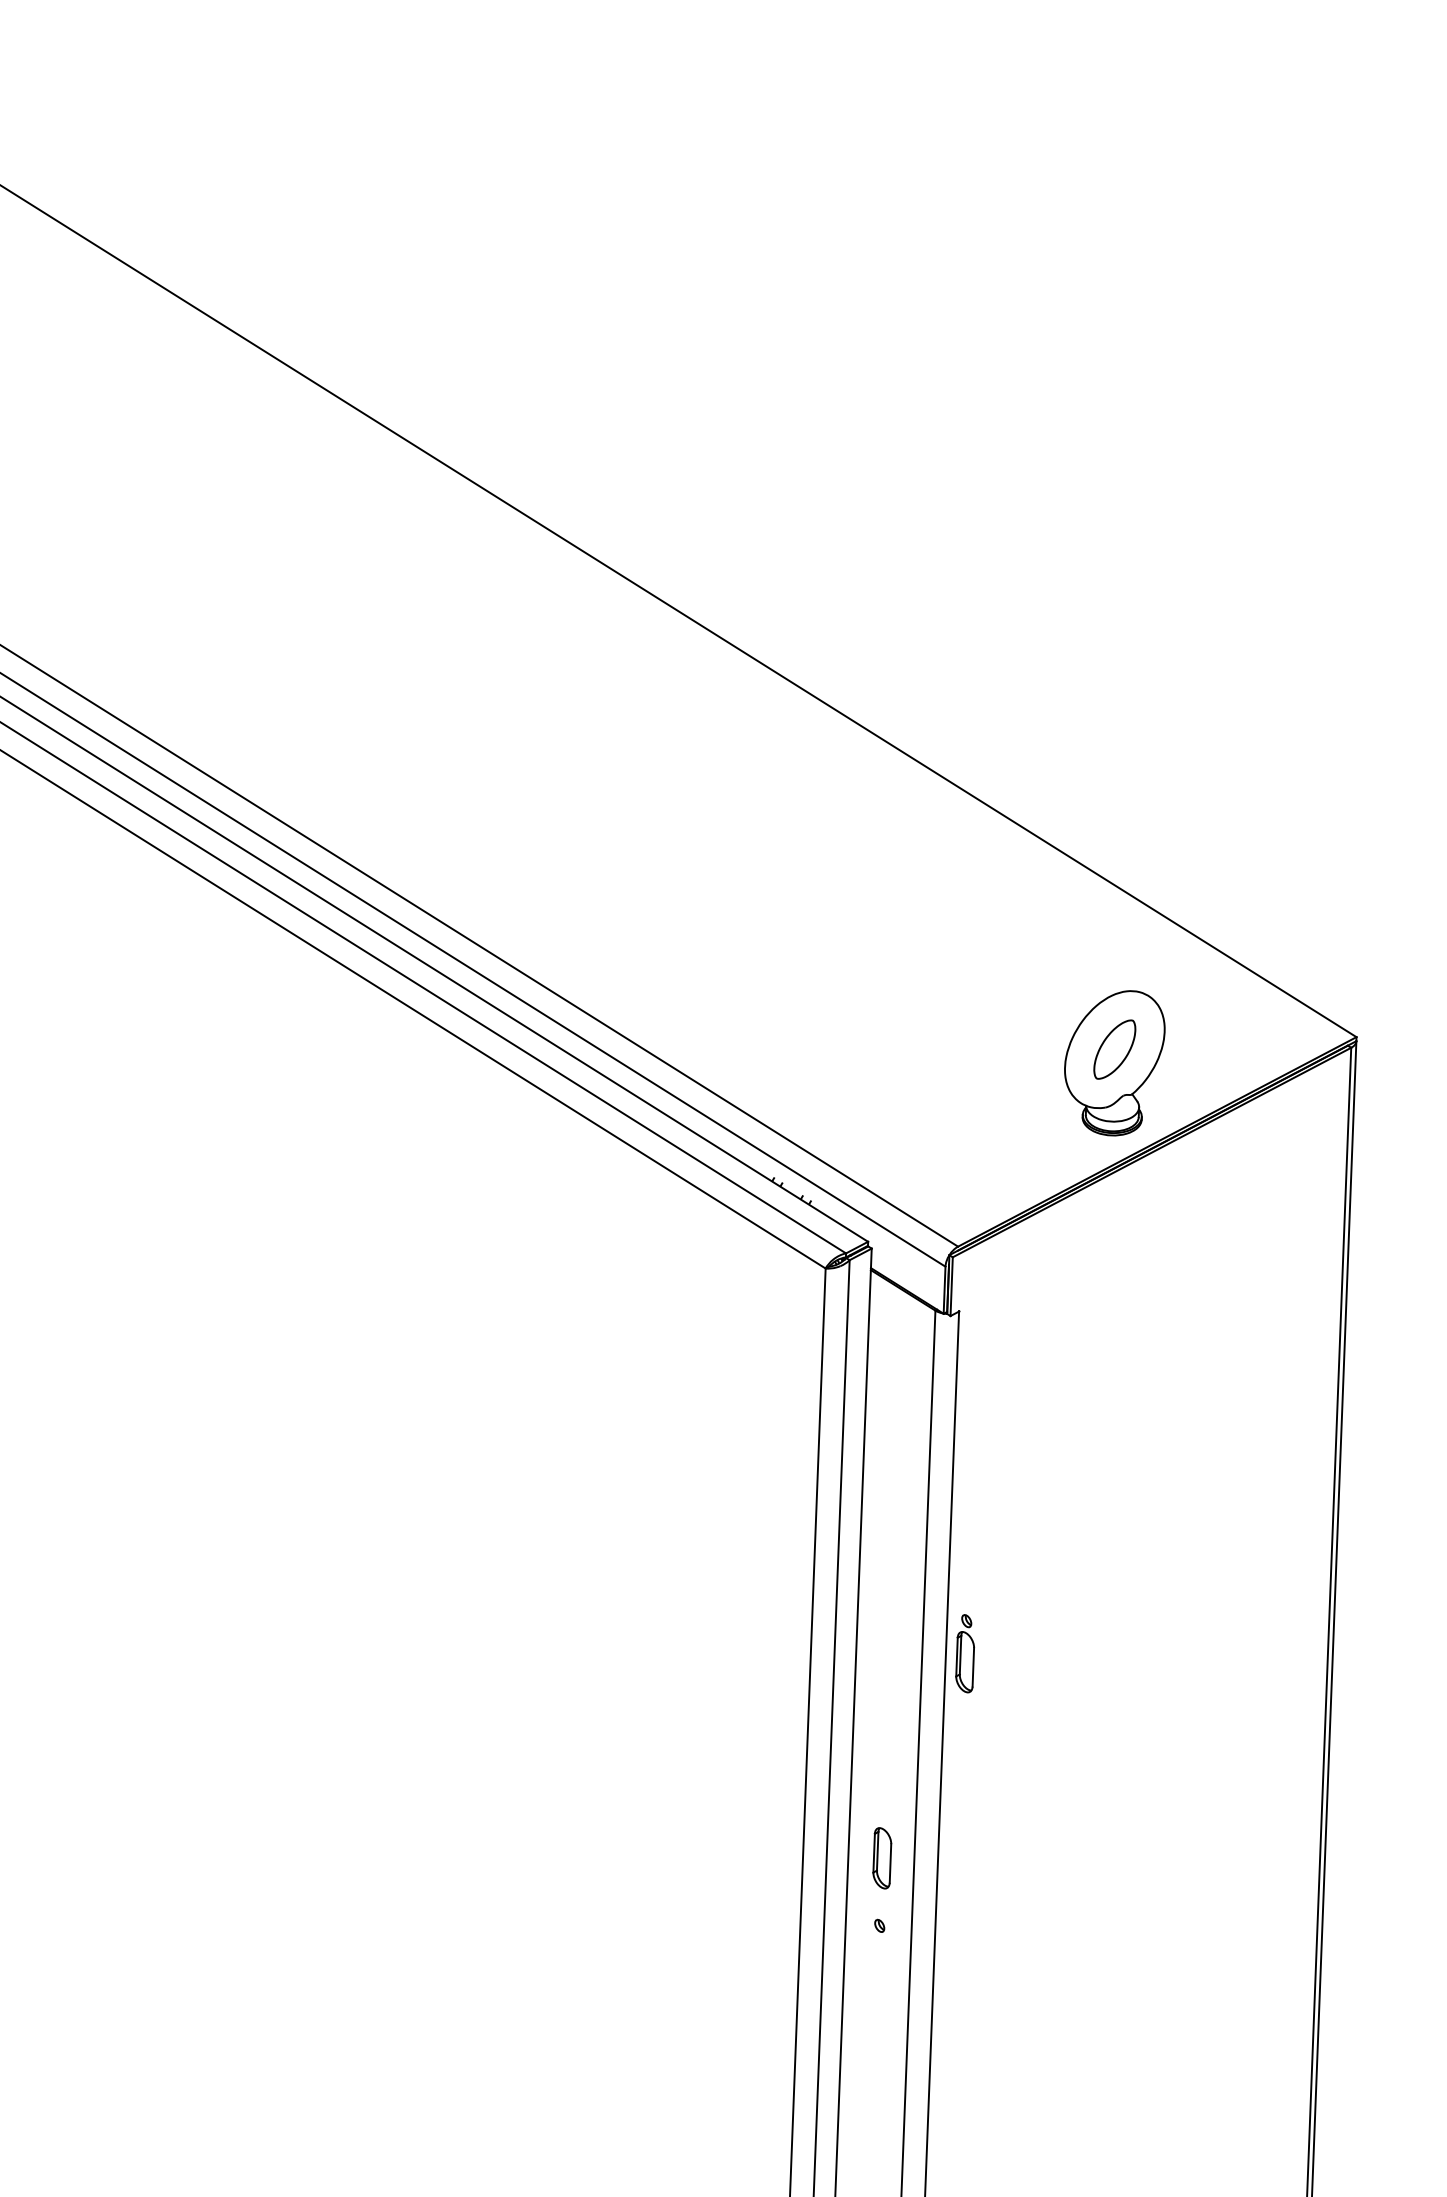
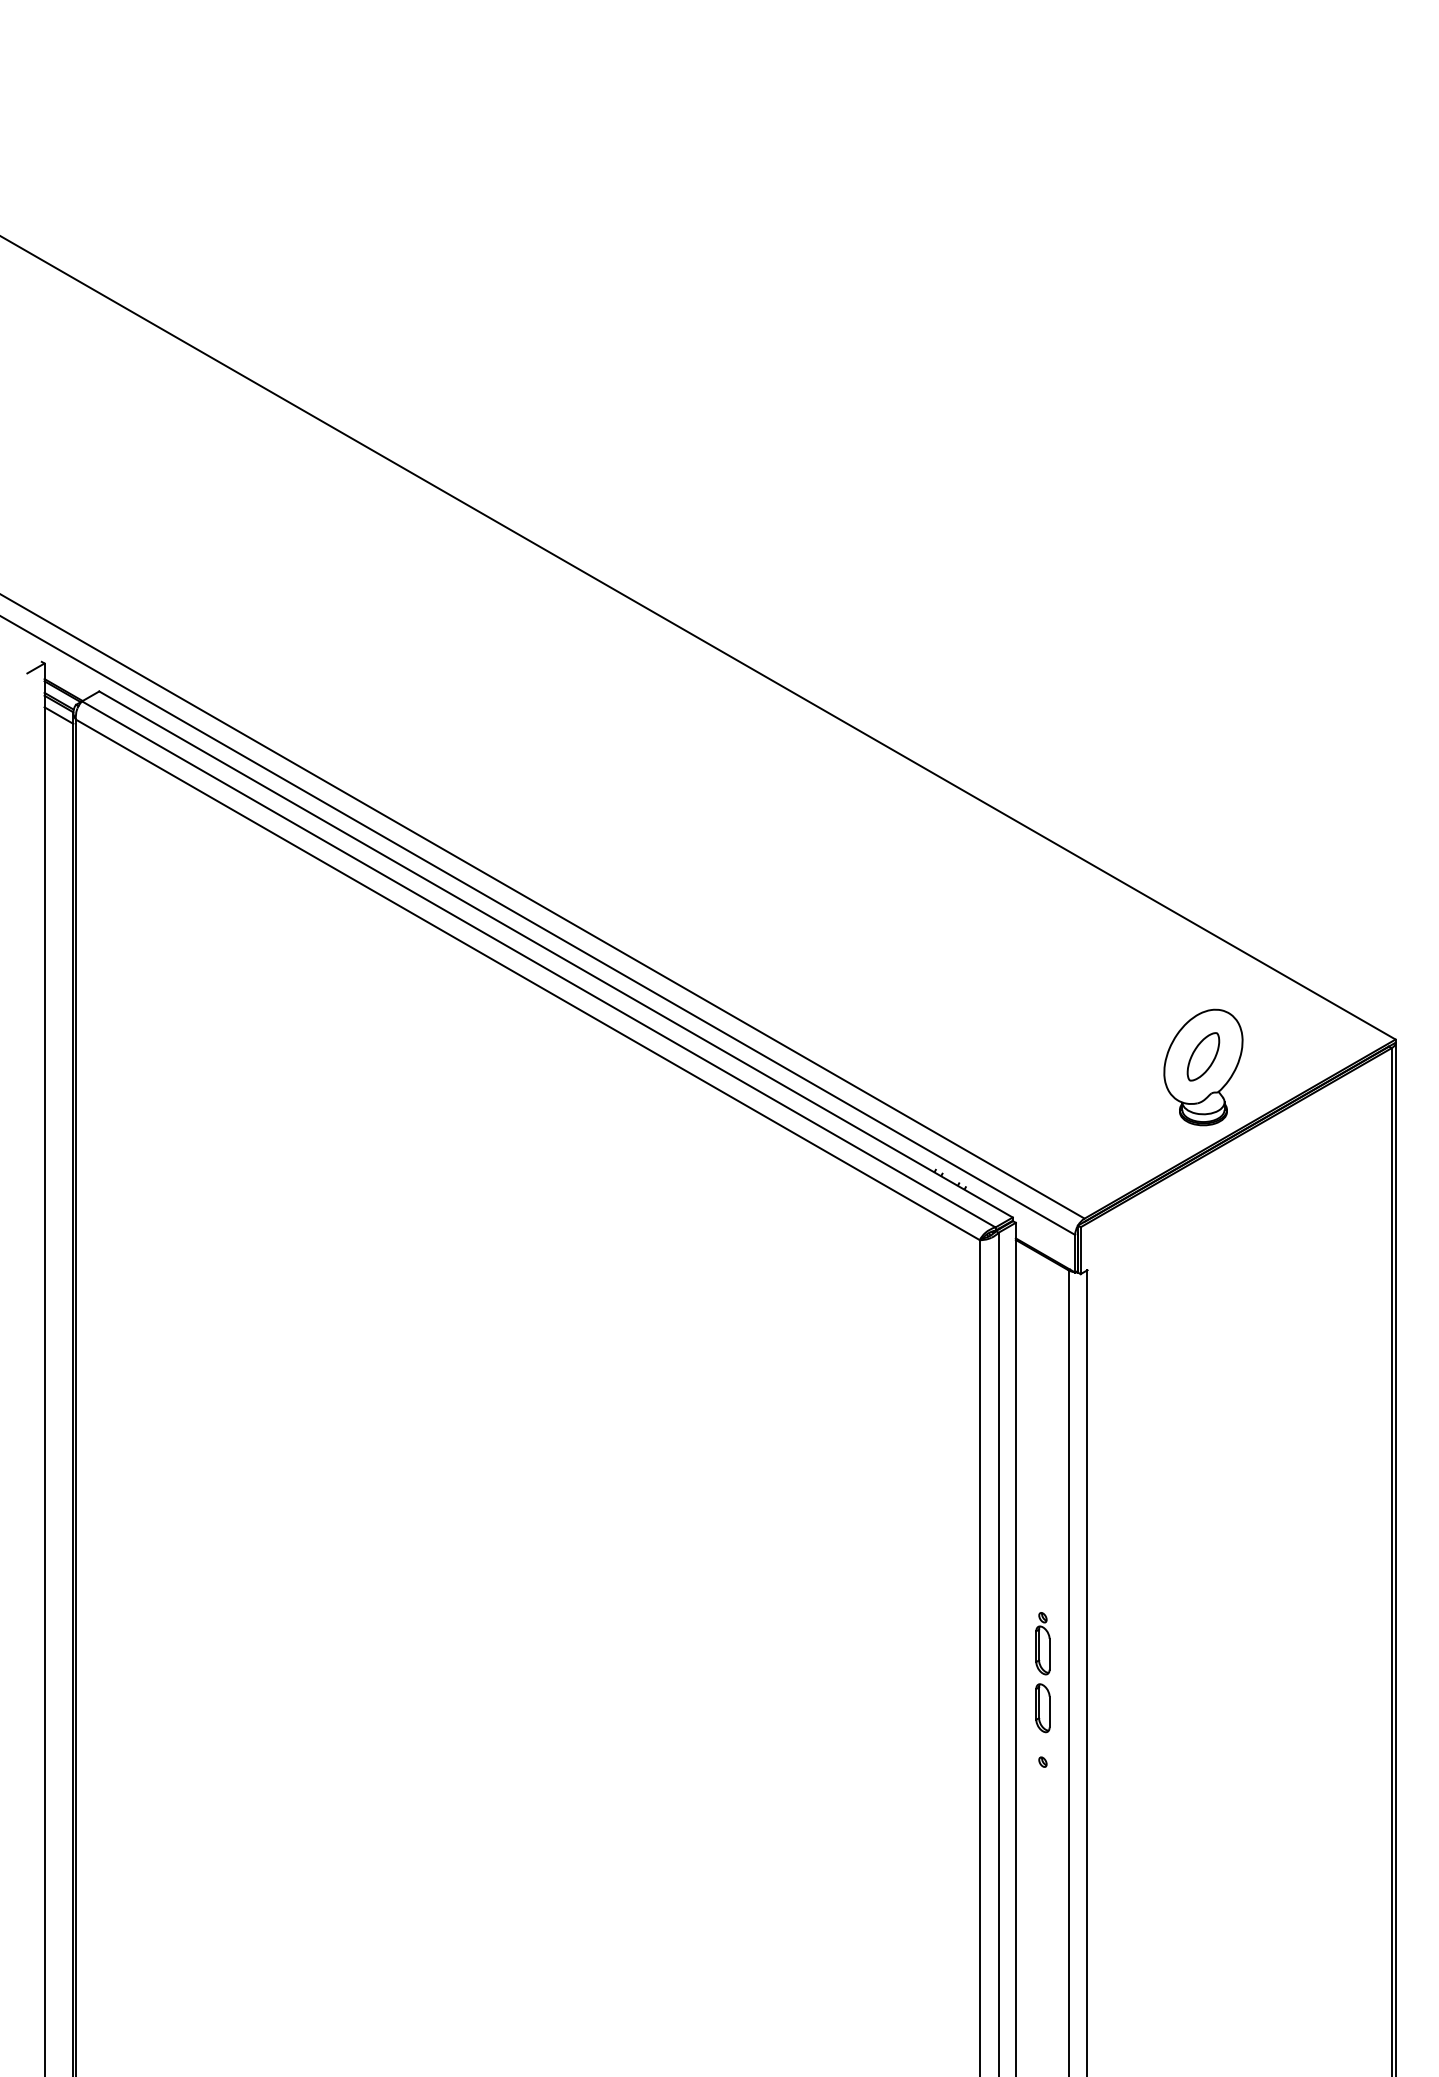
part: (964, 1653) -> (1042, 1643), moved

